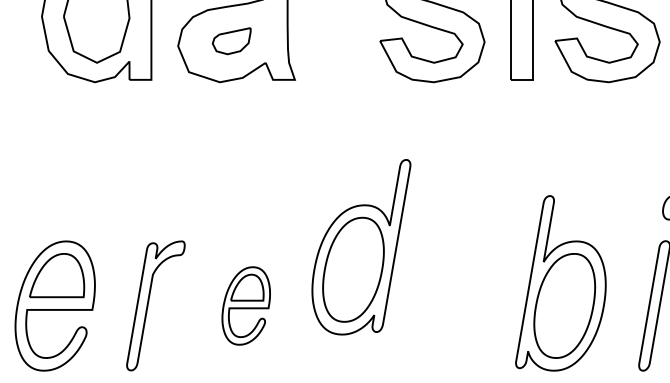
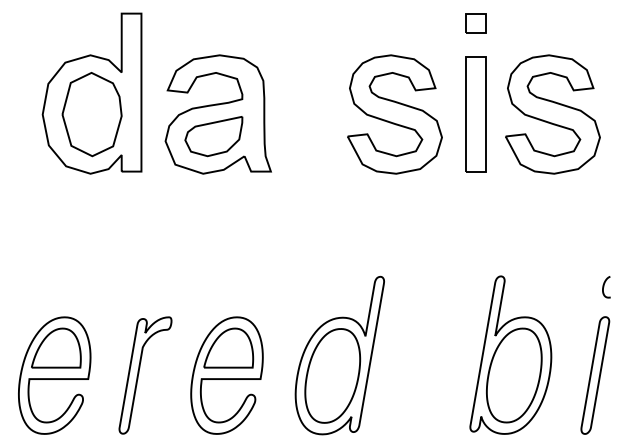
part: (231, 40) -> (213, 136), size x1.67
part: (360, 247) -> (339, 355), moved
part: (245, 305) -> (226, 375), size x1.67

